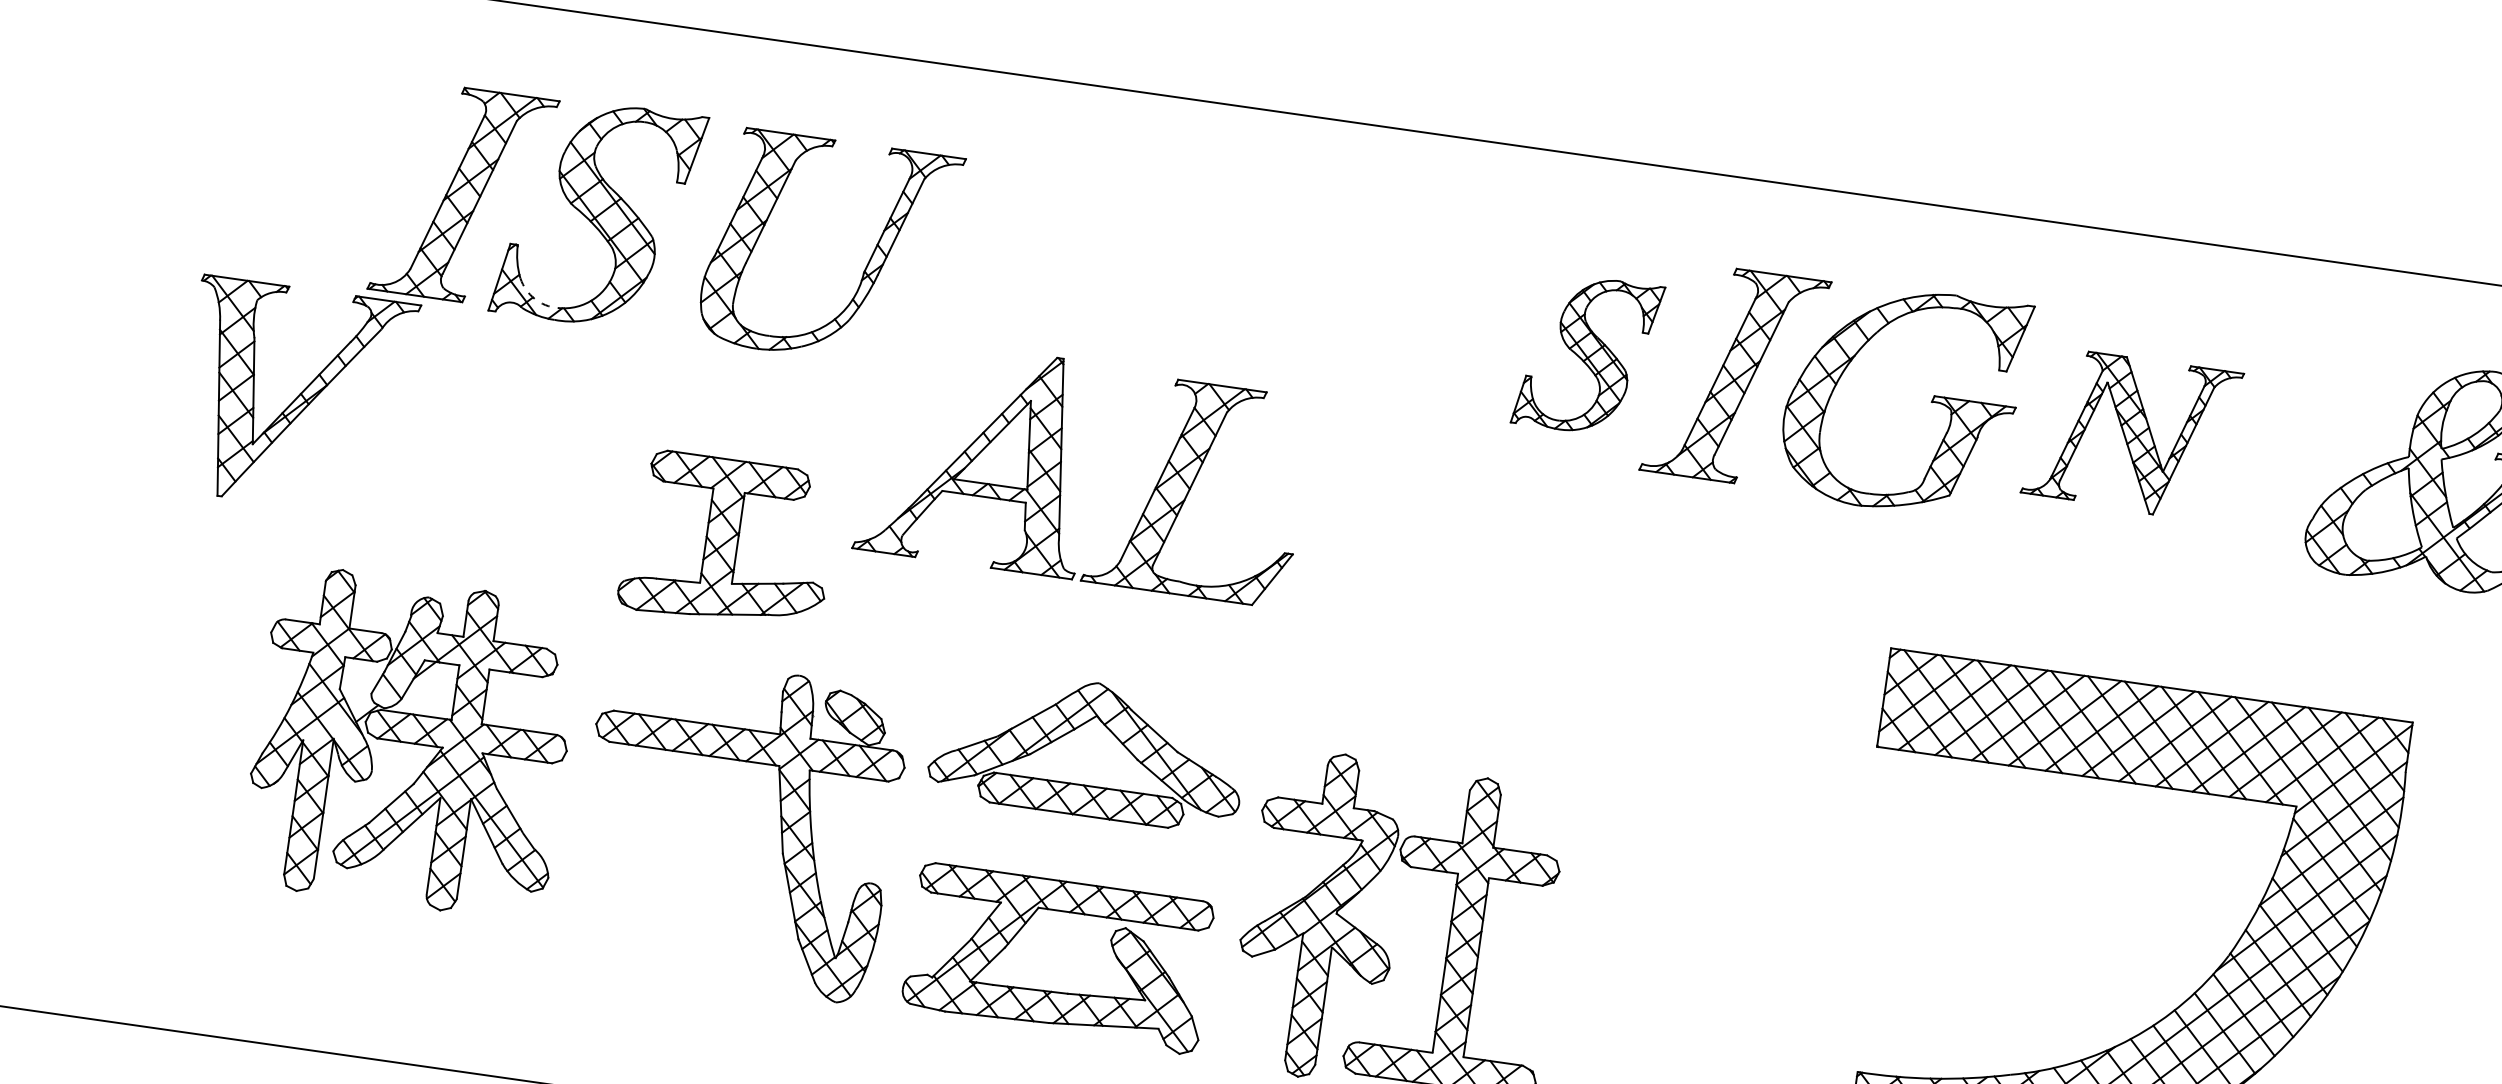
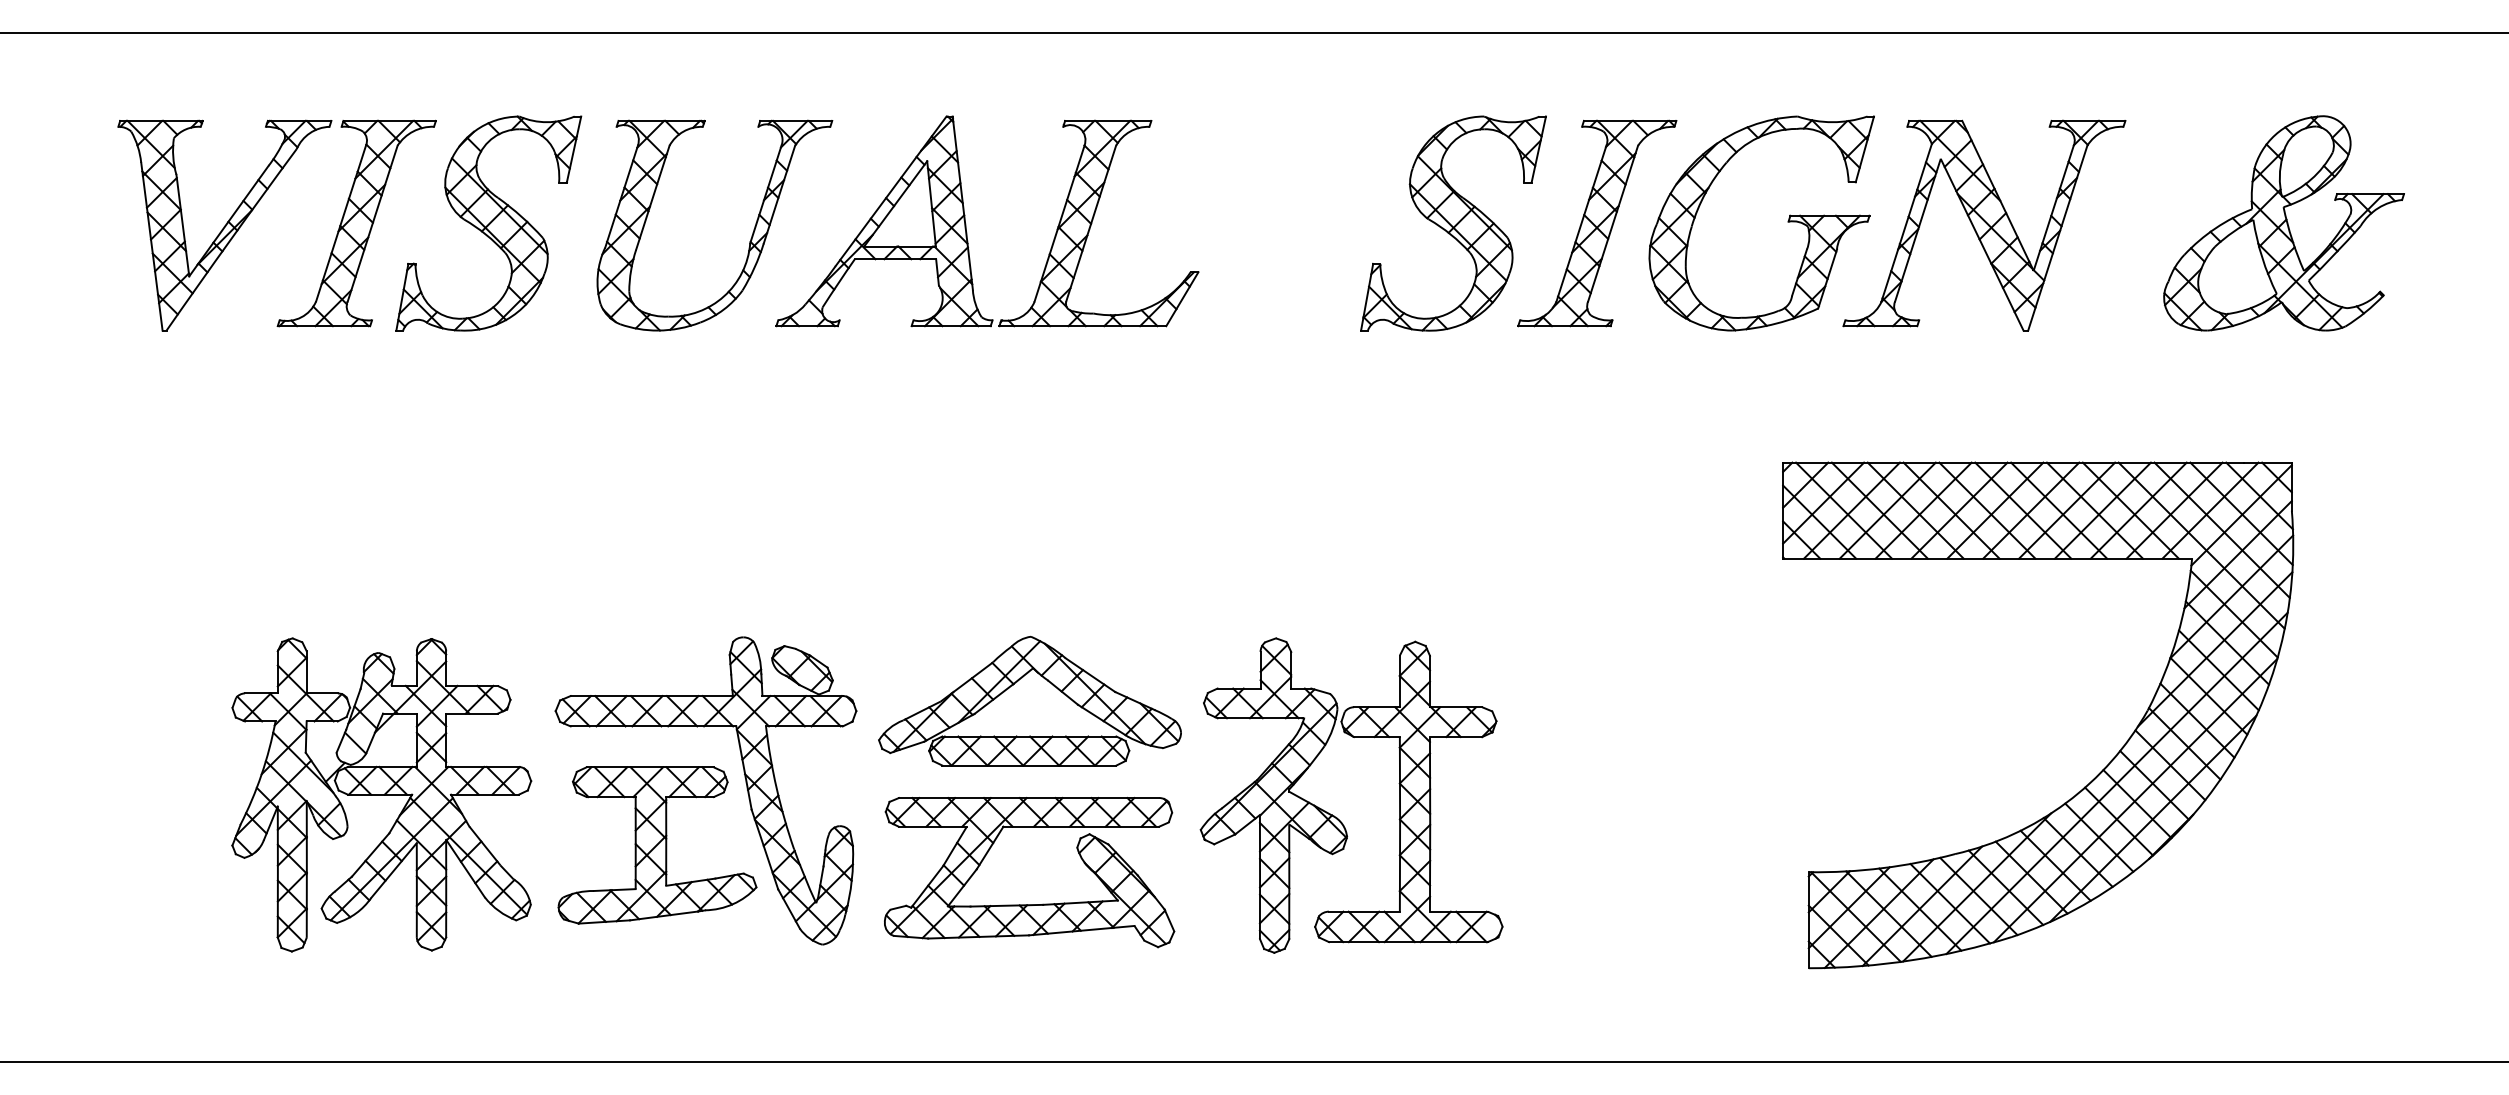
arc: (534, 299) -> (438, 313), dashed -> solid
part: (1588, 355) -> (1453, 223), size x1.43
part: (296, 397) -> (224, 225), moved
part: (2132, 434) -> (1984, 225), size x1.43
part: (1062, 470) -> (966, 223), moved
part: (728, 541) -> (657, 845), moved
part: (1078, 728) -> (1017, 682), moved
part: (411, 743) -> (381, 794), moved

